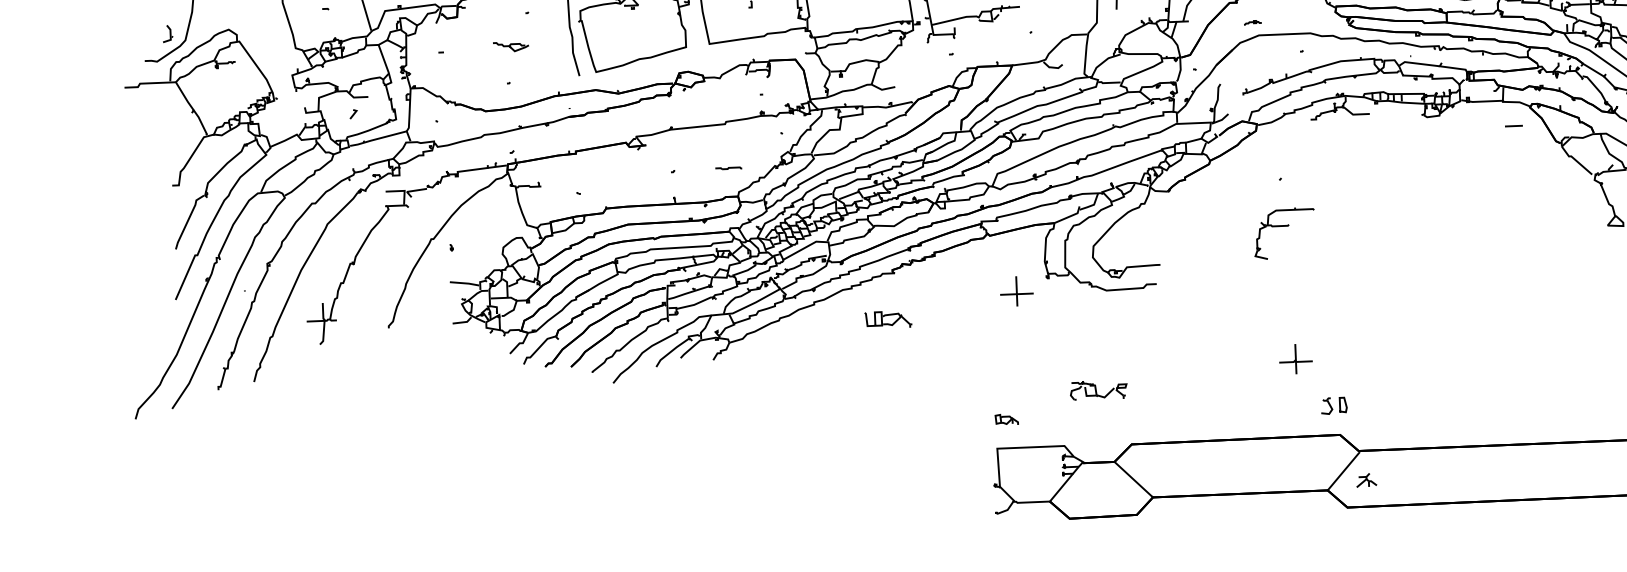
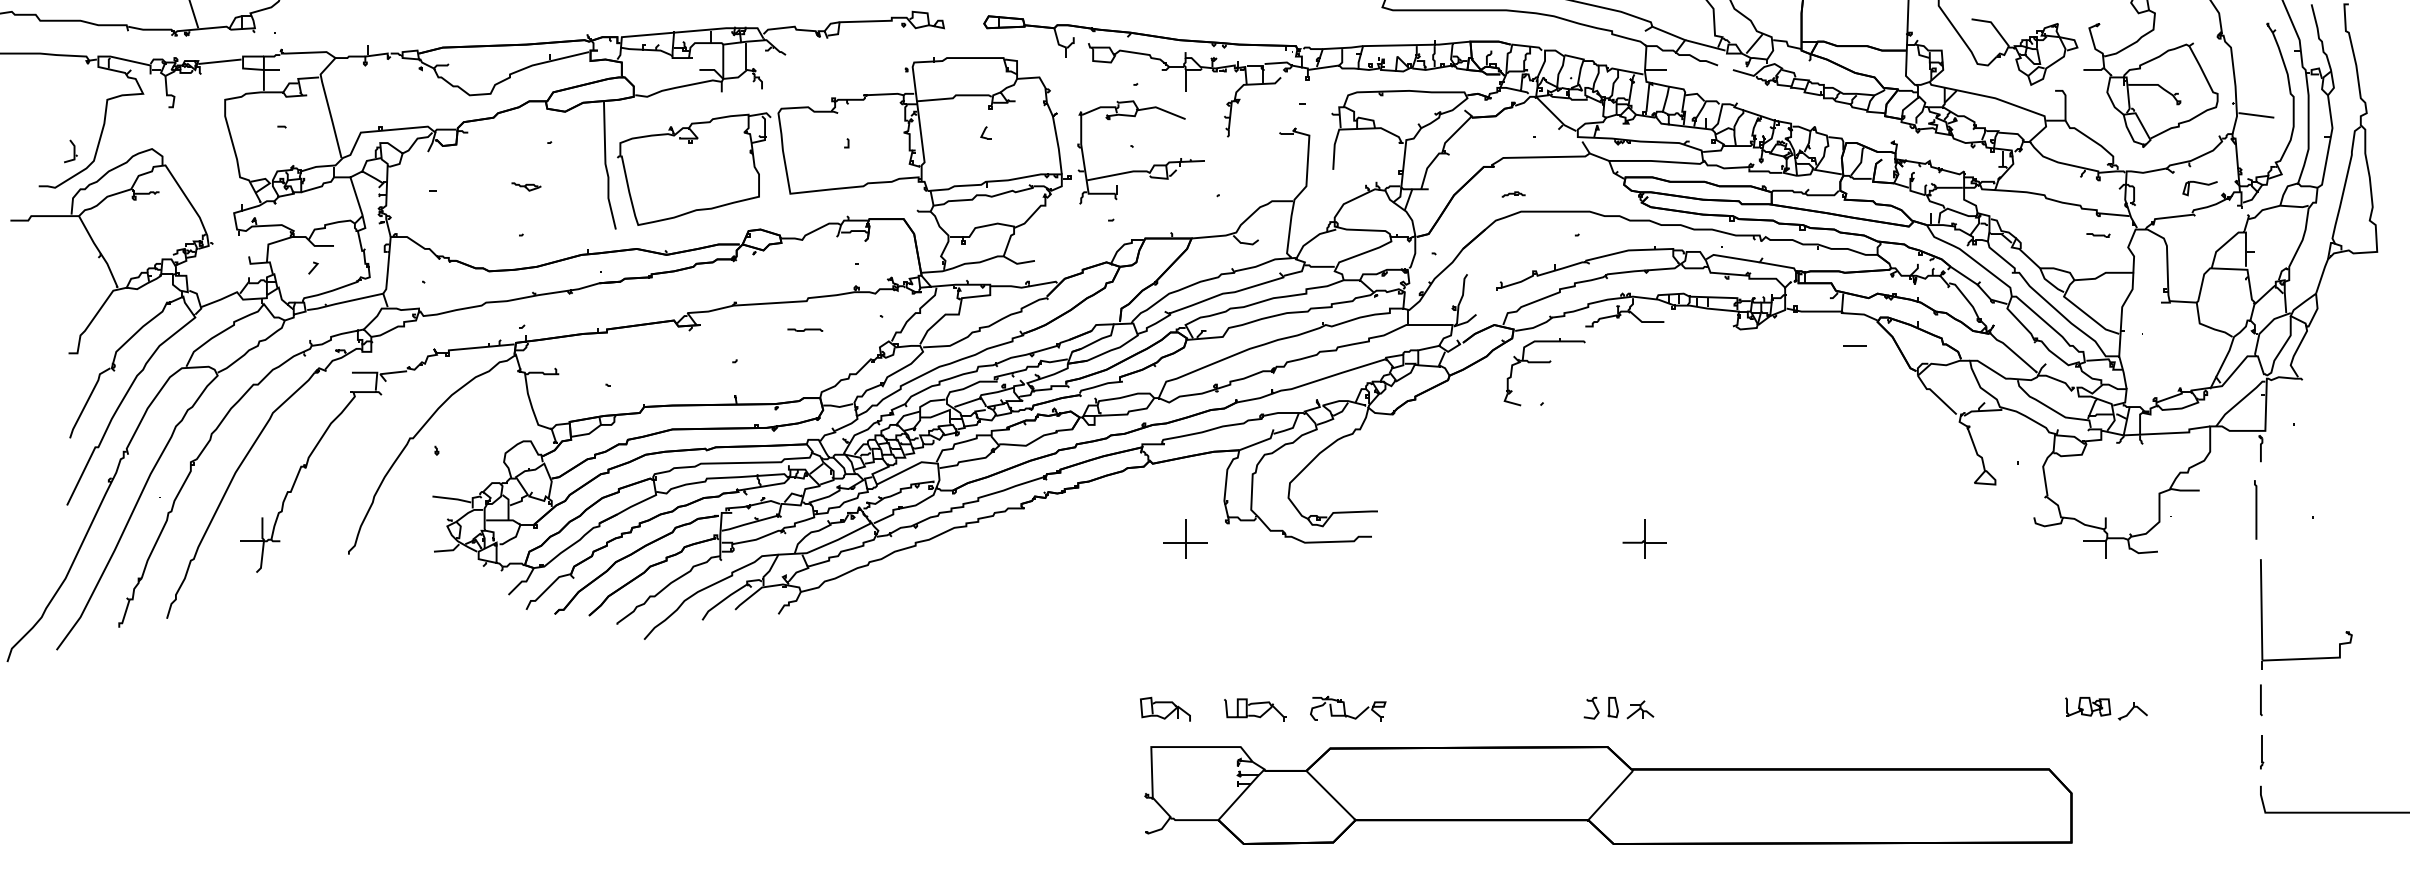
part: (511, 46) -> (526, 186), size x0.62
line: (728, 167) -> (805, 329), moved
part: (1284, 226) -> (1544, 363), moved
part: (888, 319) -> (1255, 709), moved
part: (1295, 358) -> (1644, 538), moved
part: (1098, 390) -> (1348, 708), moved
part: (1006, 419) -> (1165, 708), size x1.67
part: (1366, 480) -> (1640, 709), moved

